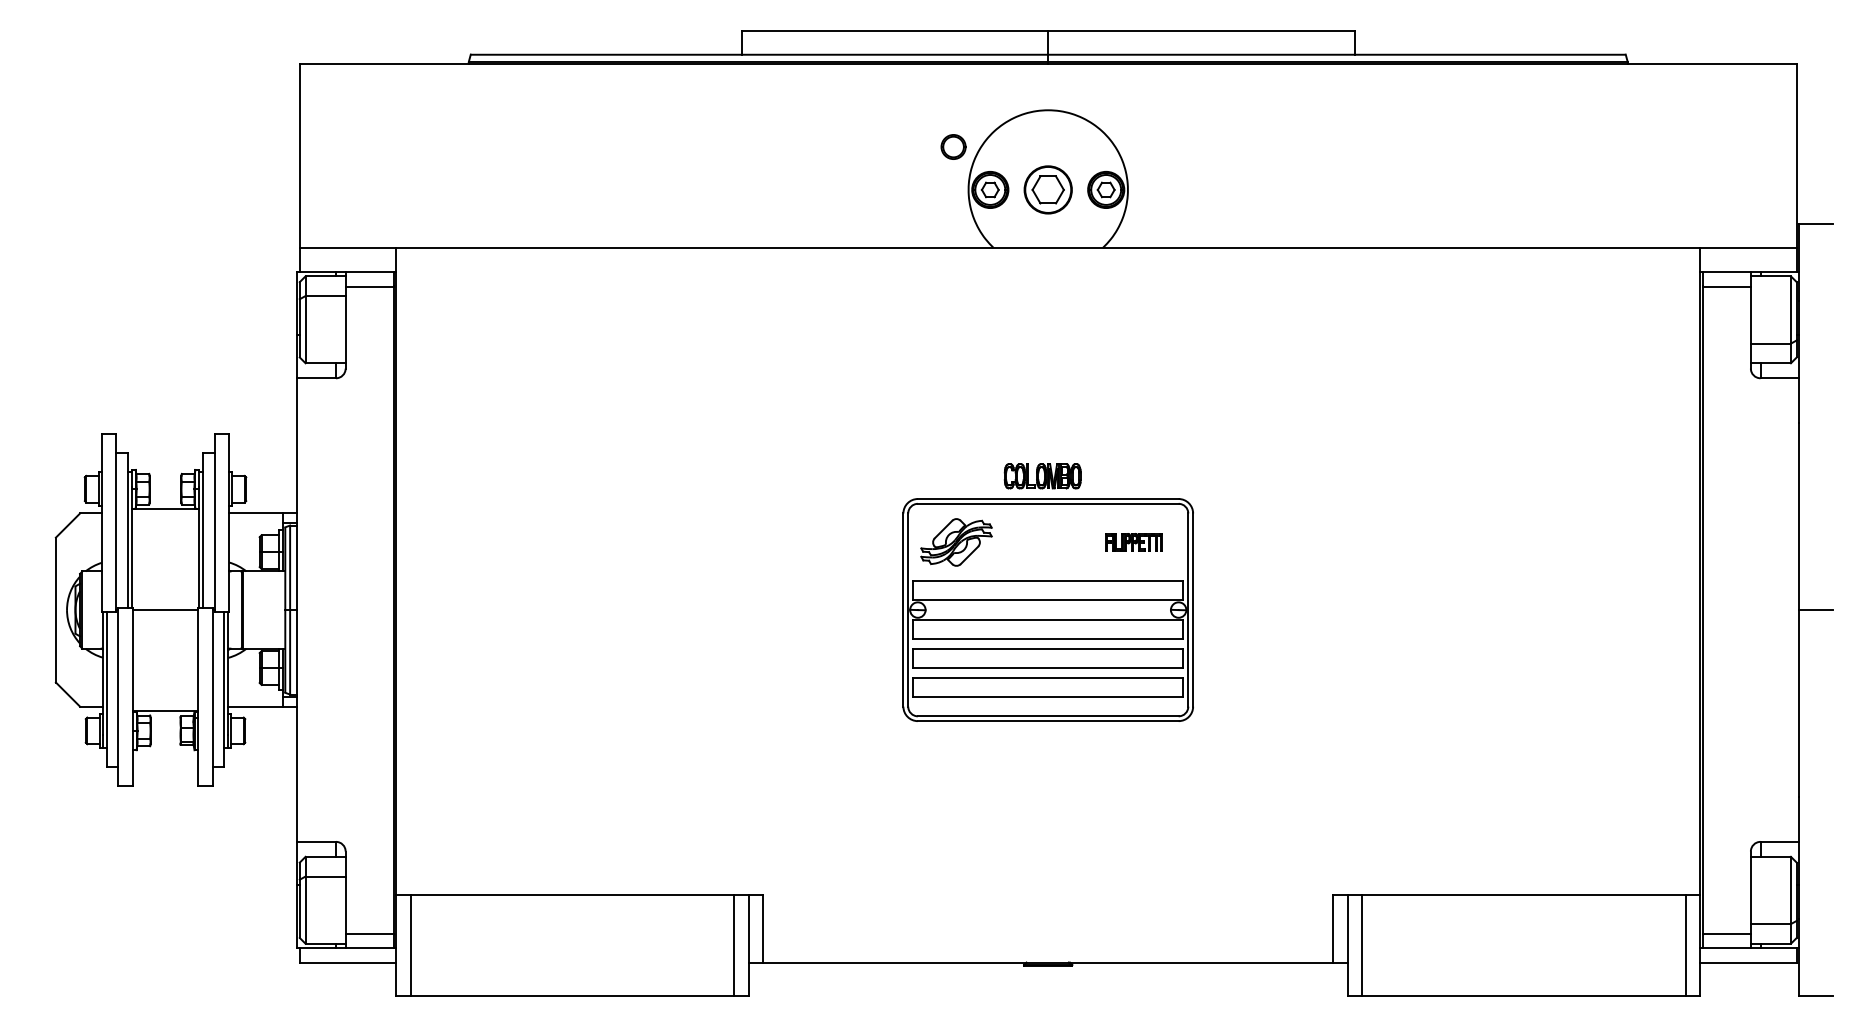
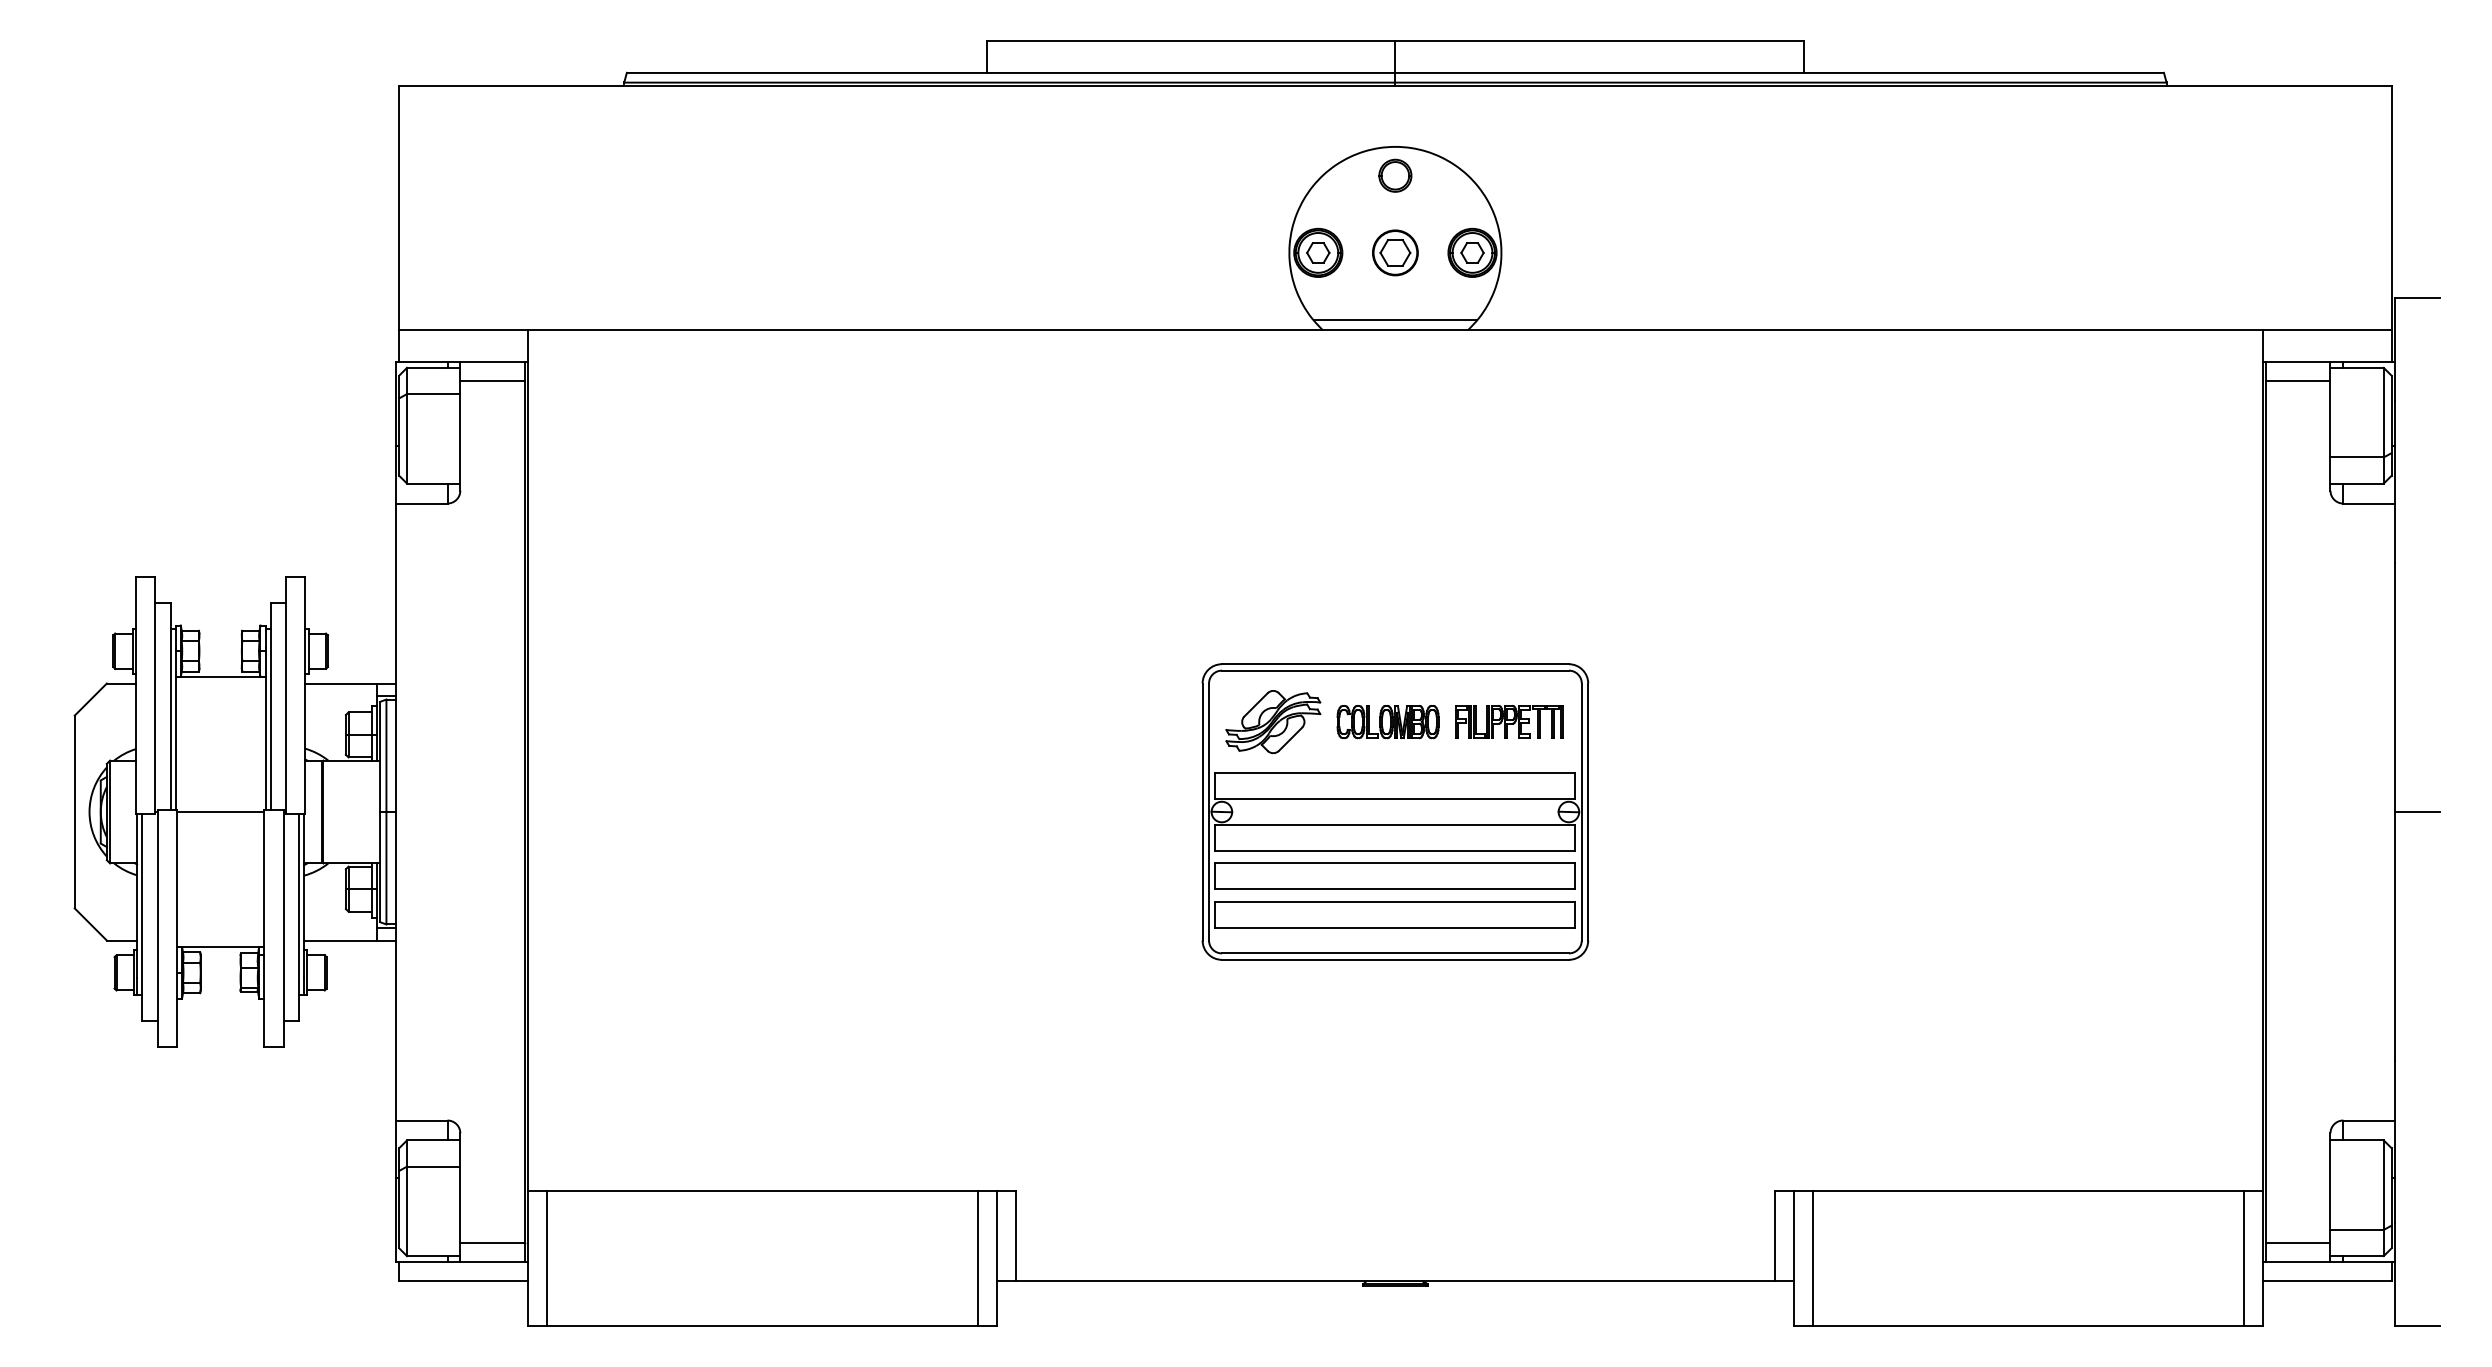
part: (953, 146) -> (1395, 175), moved
part: (1048, 189) -> (1395, 252), size x0.71
line: (1048, 240) -> (1395, 320), added
part: (1042, 476) -> (1387, 722), moved
part: (1133, 542) -> (1509, 721), size x1.43

